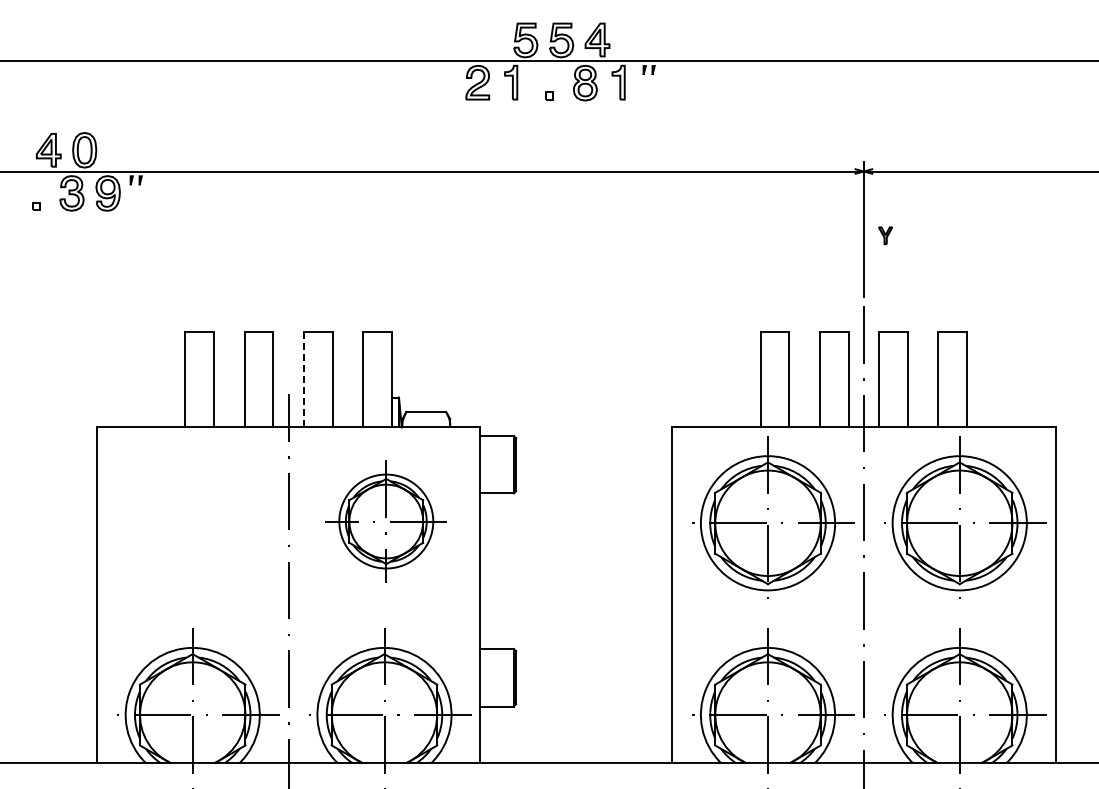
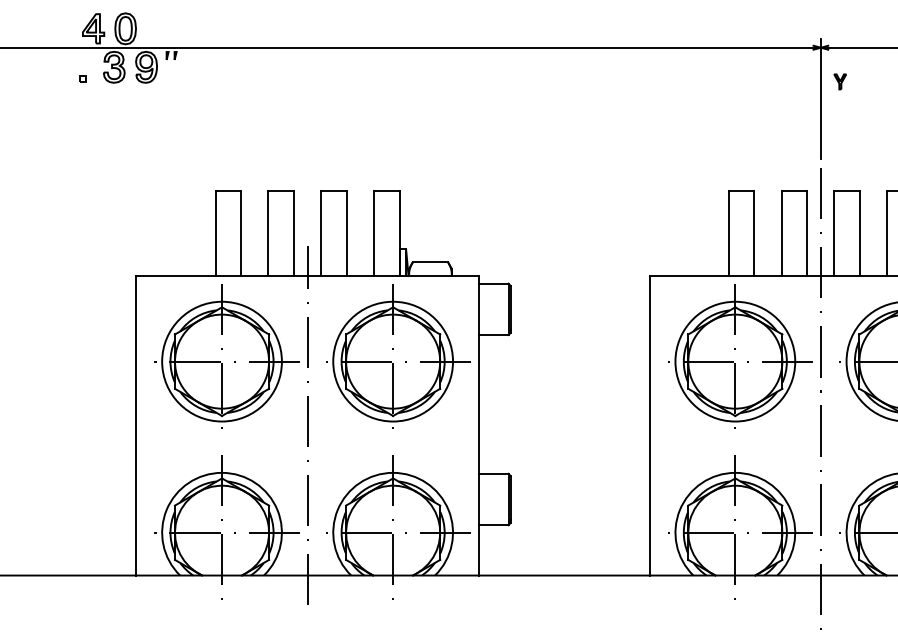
part: (885, 235) -> (840, 81), moved
line: (303, 379) -> (320, 233), dashed -> solid
part: (198, 517) -> (227, 356), added
part: (390, 517) -> (398, 356), size x1.43

